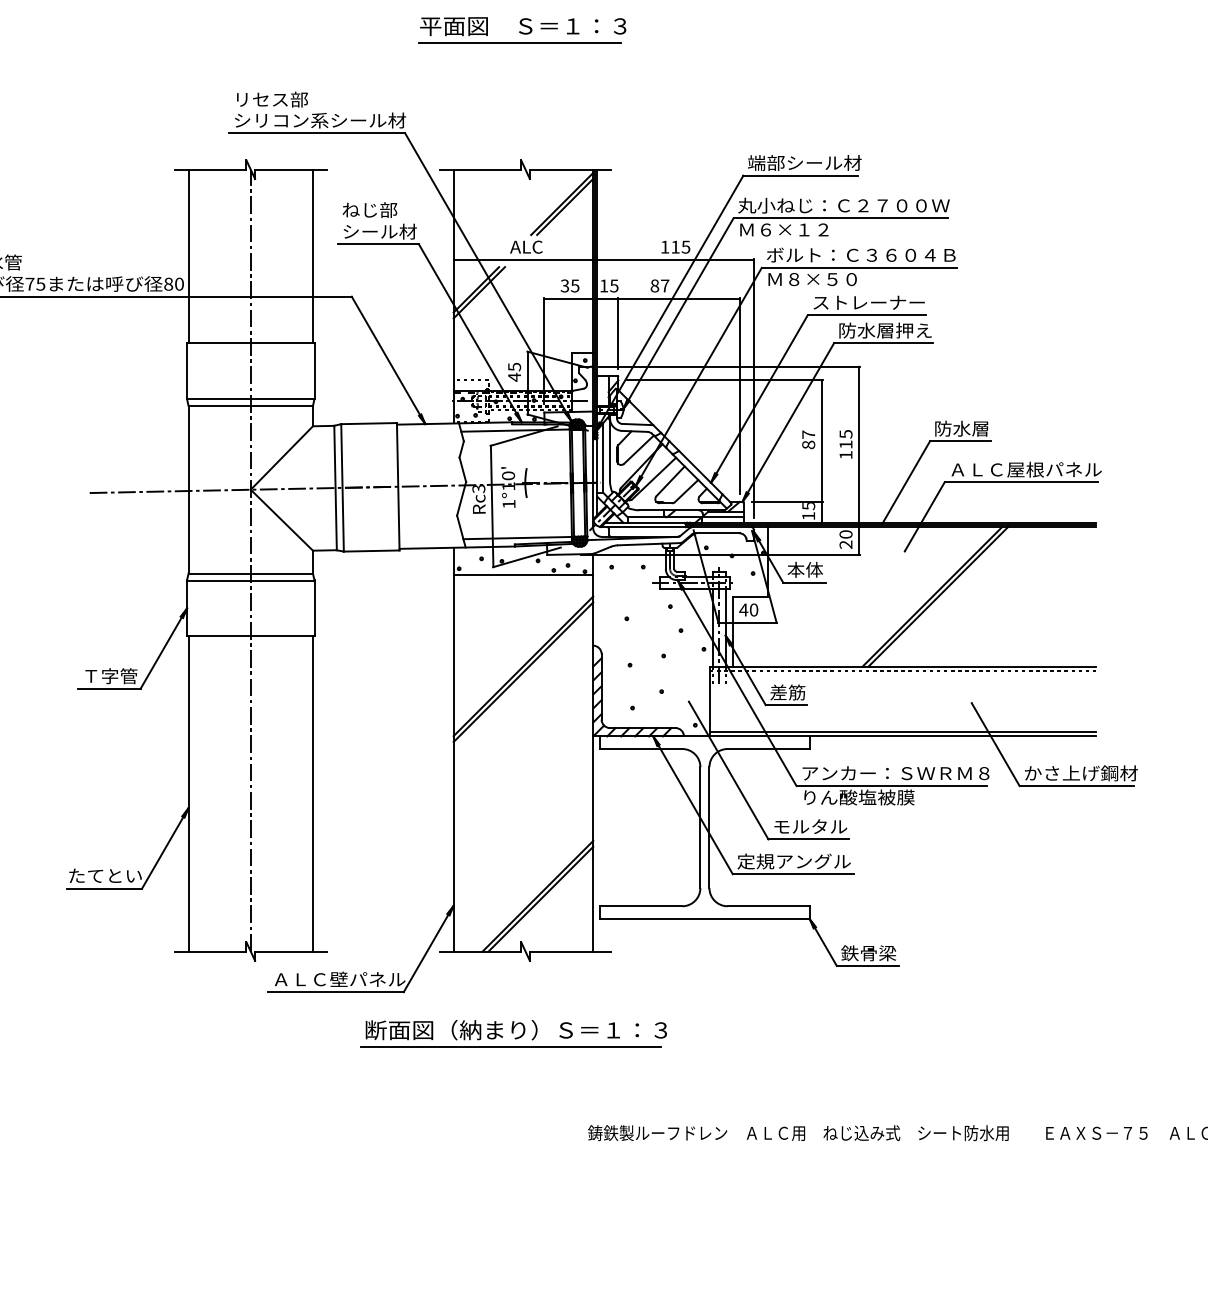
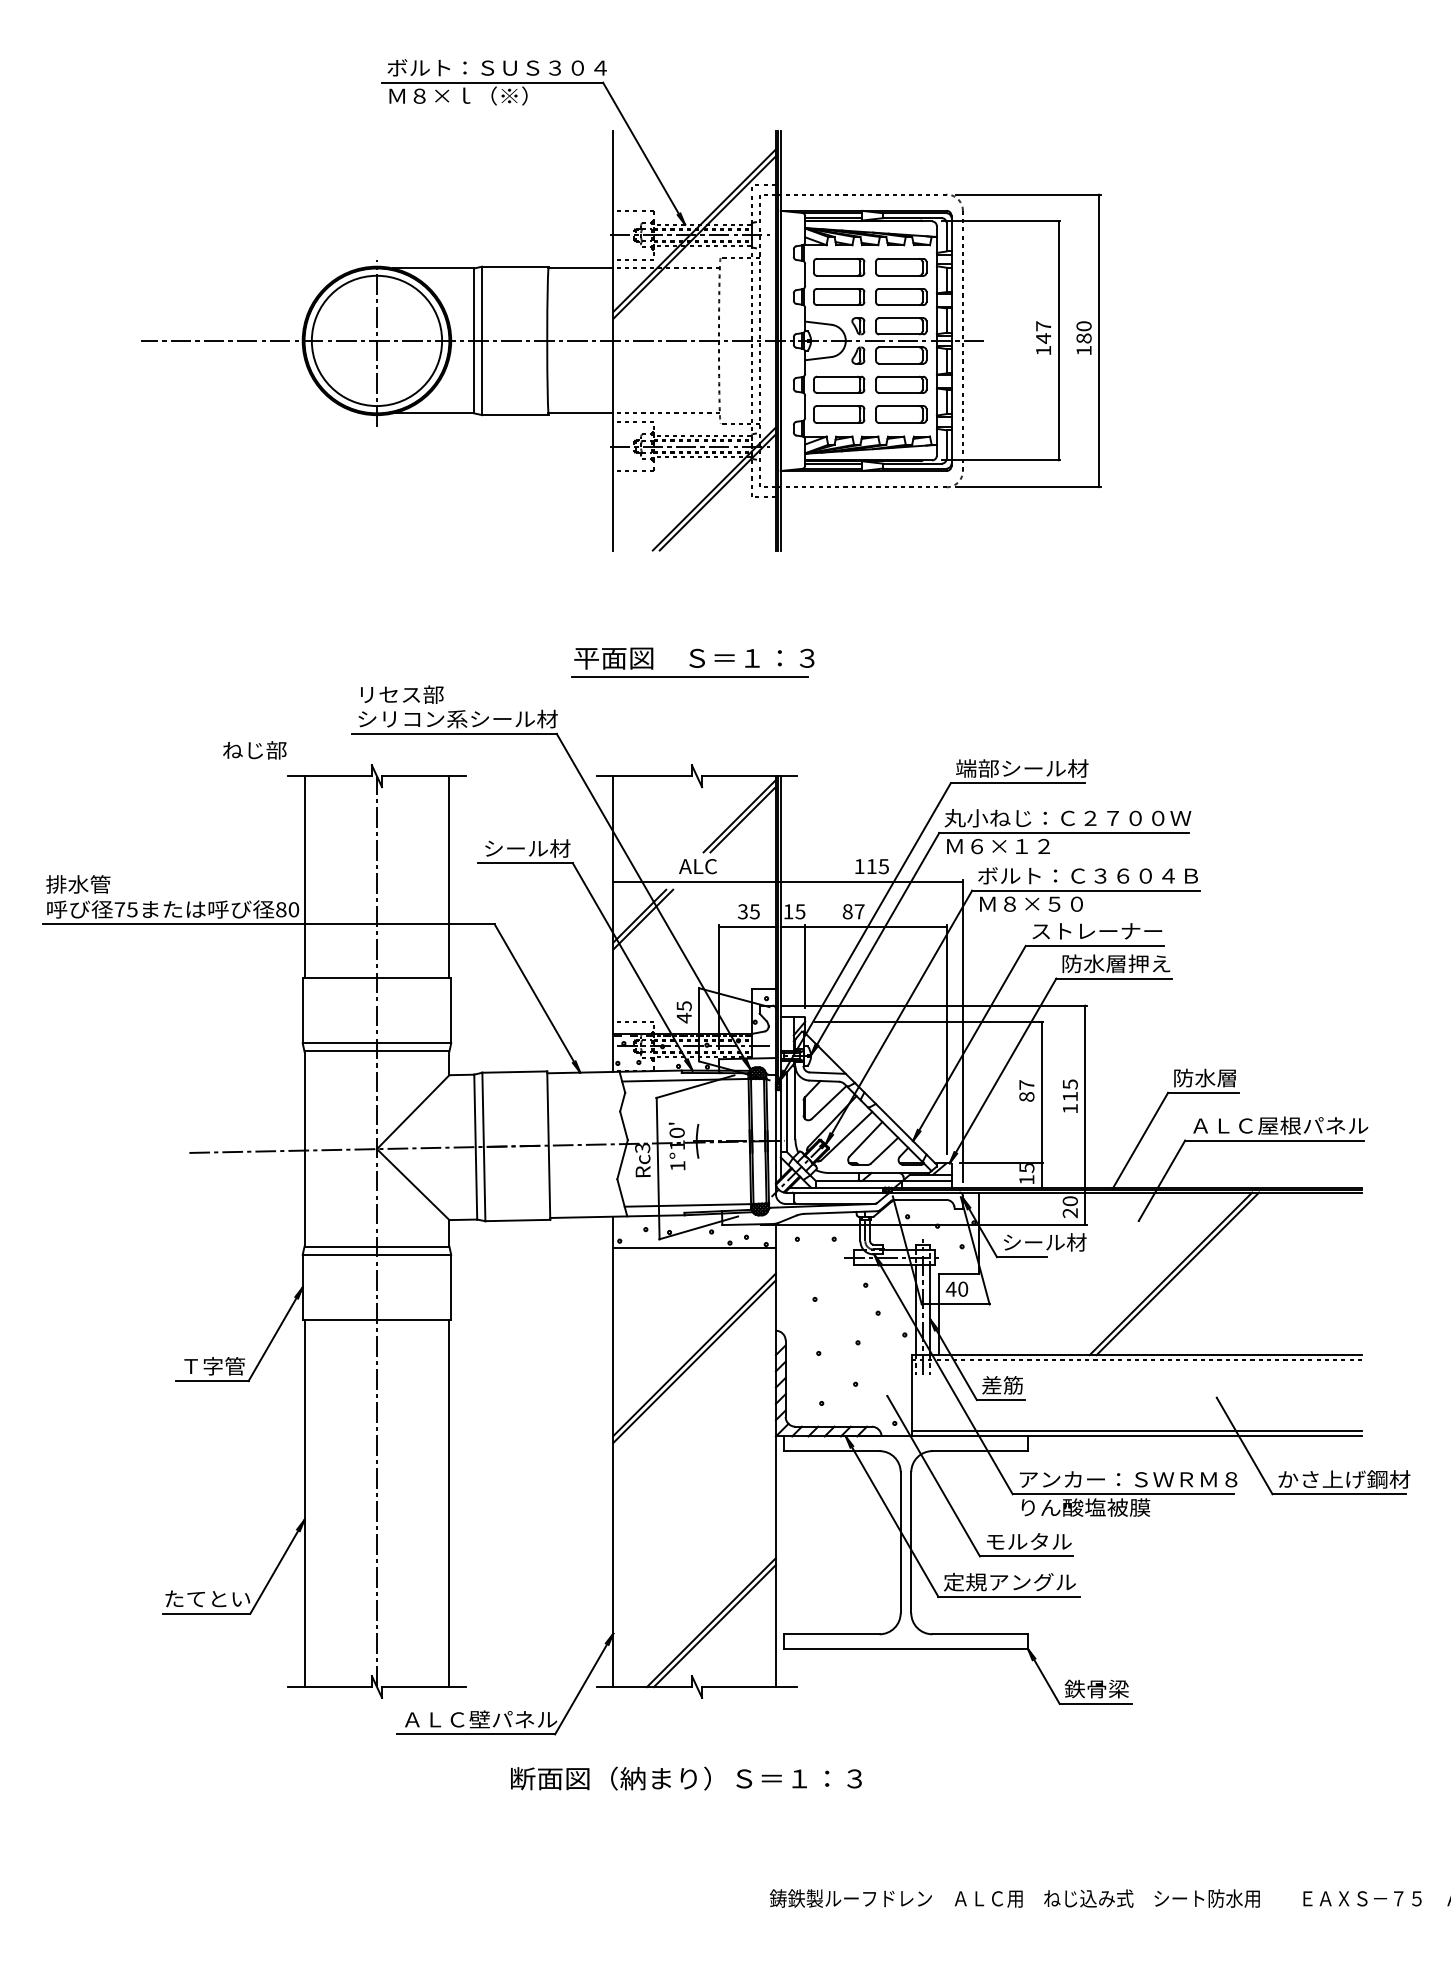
part: (521, 29) -> (692, 662), moved
text: (369, 210) -> (254, 750), moved
text: (823, 569) -> (1044, 1242), 本体 -> シール材
line: (510, 1046) -> (679, 1797), removed

